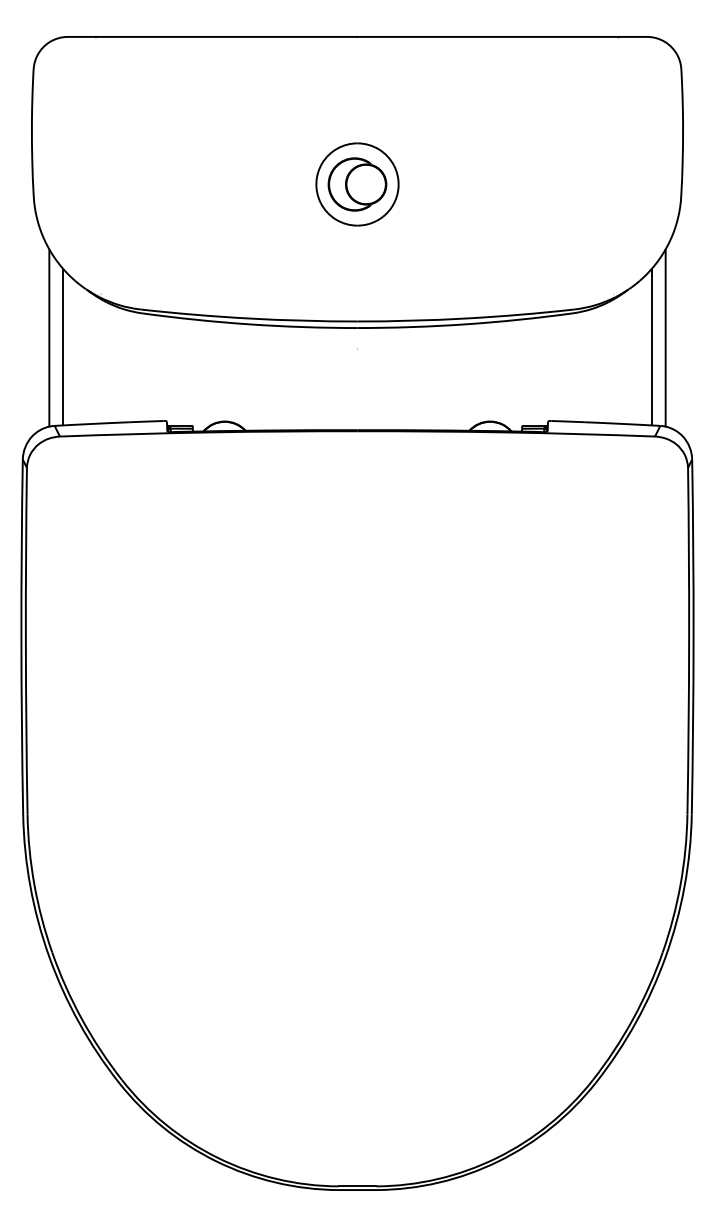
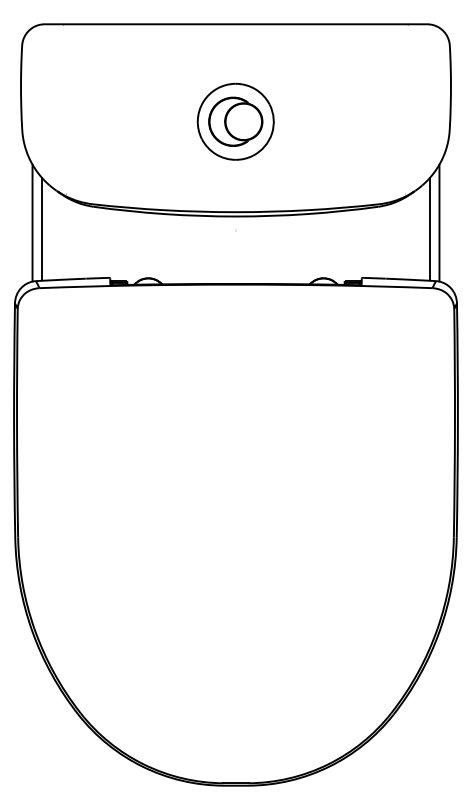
part: (358, 184) -> (236, 121), size x1.4

